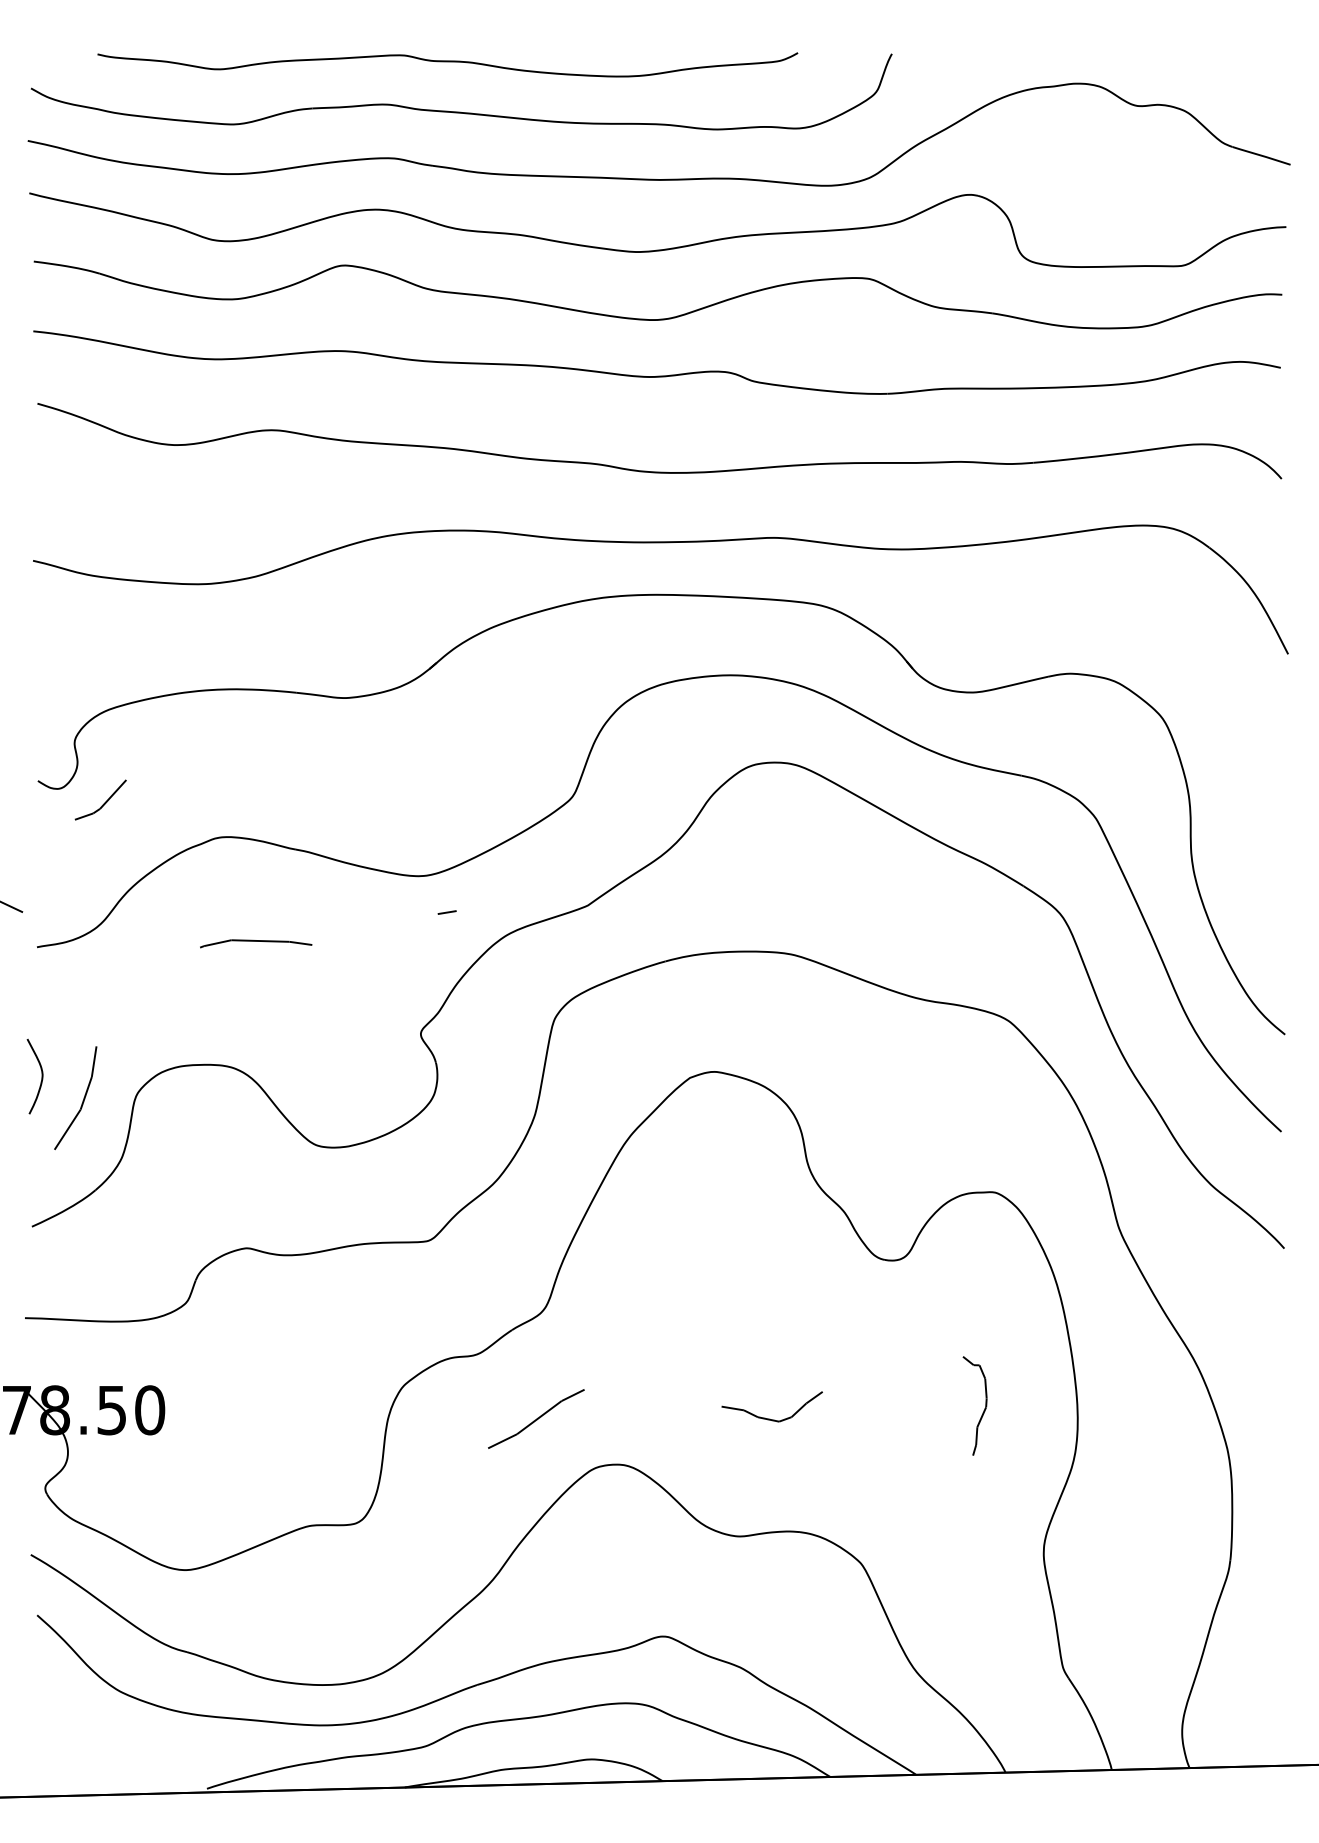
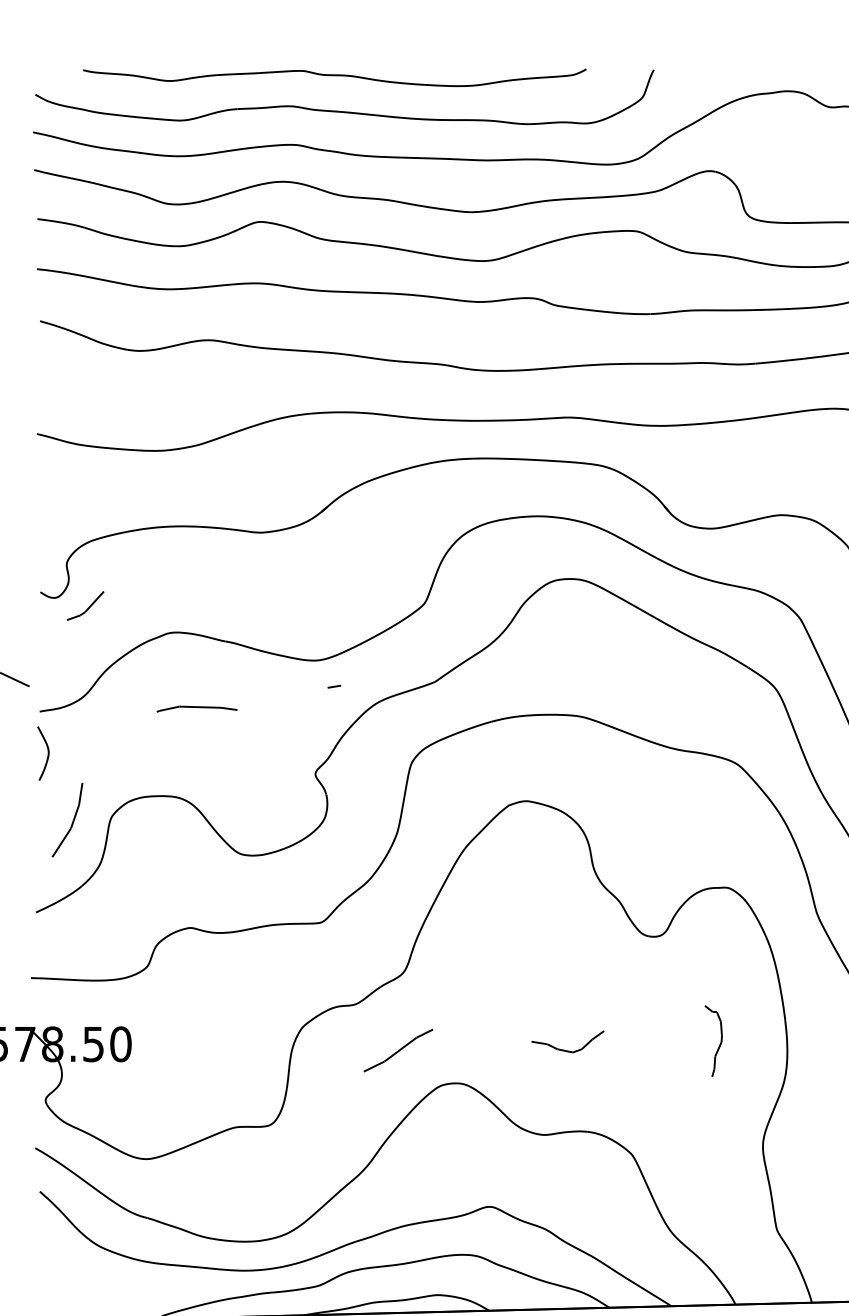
curve: (41, 1076) -> (47, 753), moved

